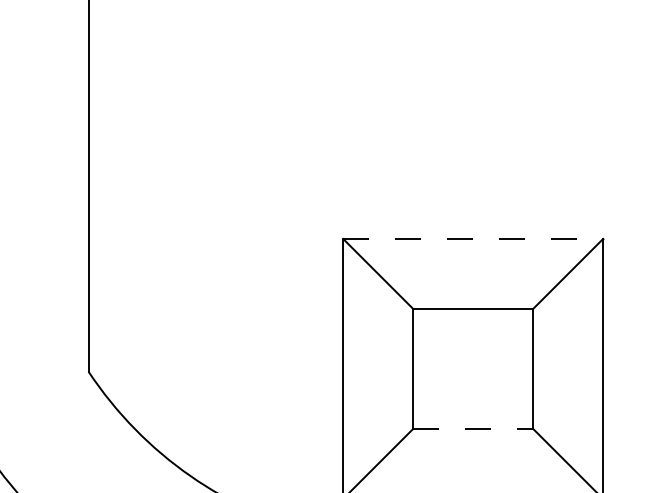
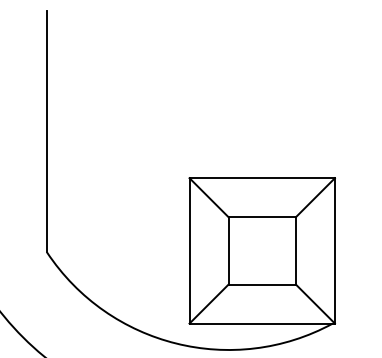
line: (473, 239) -> (262, 178), dashed -> solid
line: (473, 429) -> (262, 284), dashed -> solid

